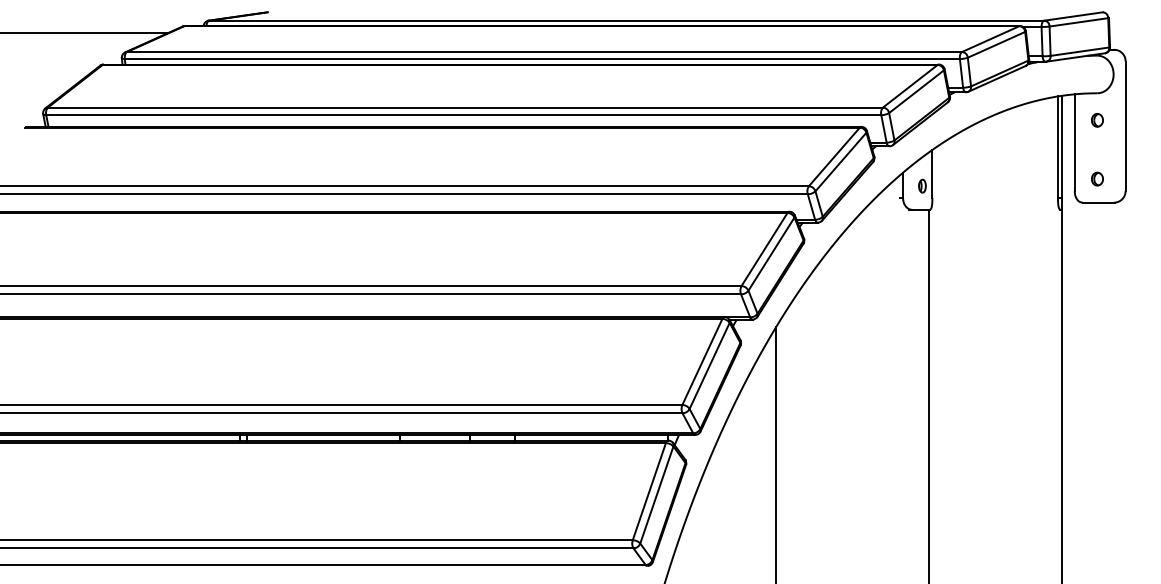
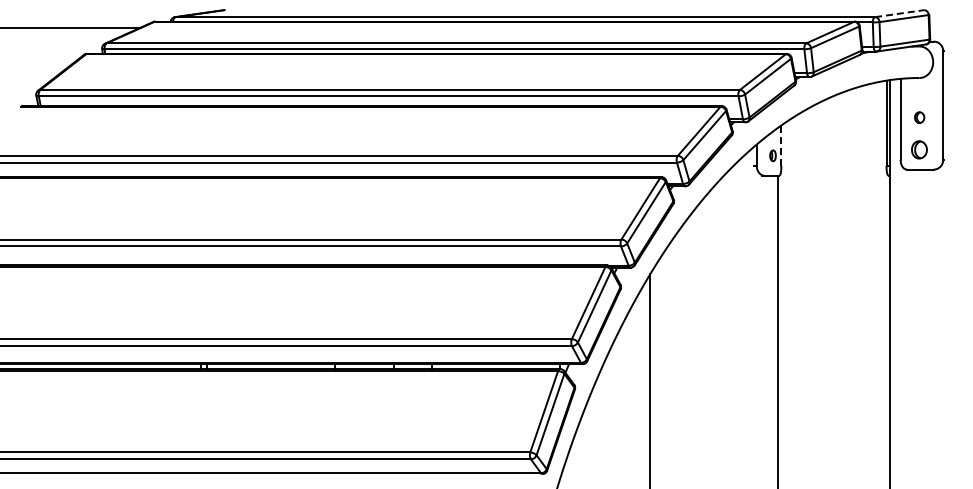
line: (1073, 16) -> (899, 13), solid -> dashed
part: (1097, 120) -> (919, 117), moved
line: (932, 173) -> (781, 145), solid -> dashed
part: (1097, 178) -> (919, 149), size x1.6

